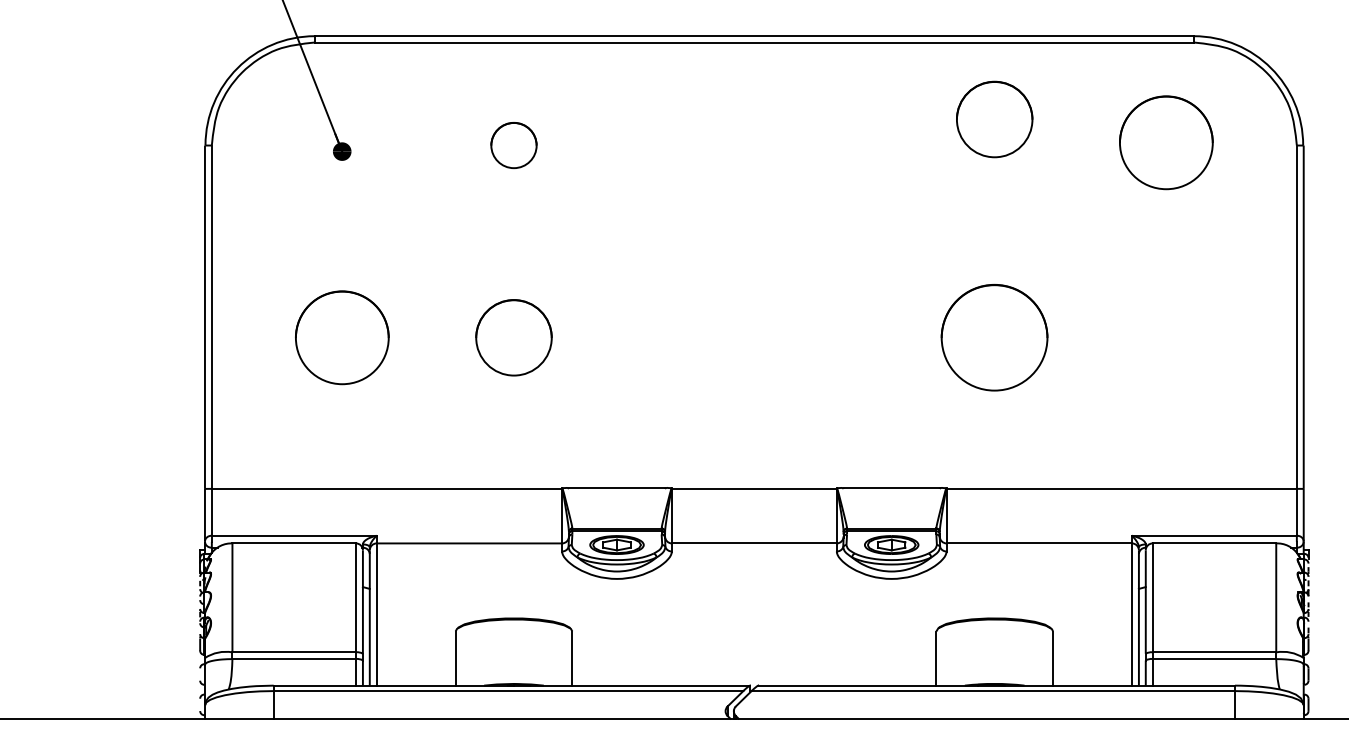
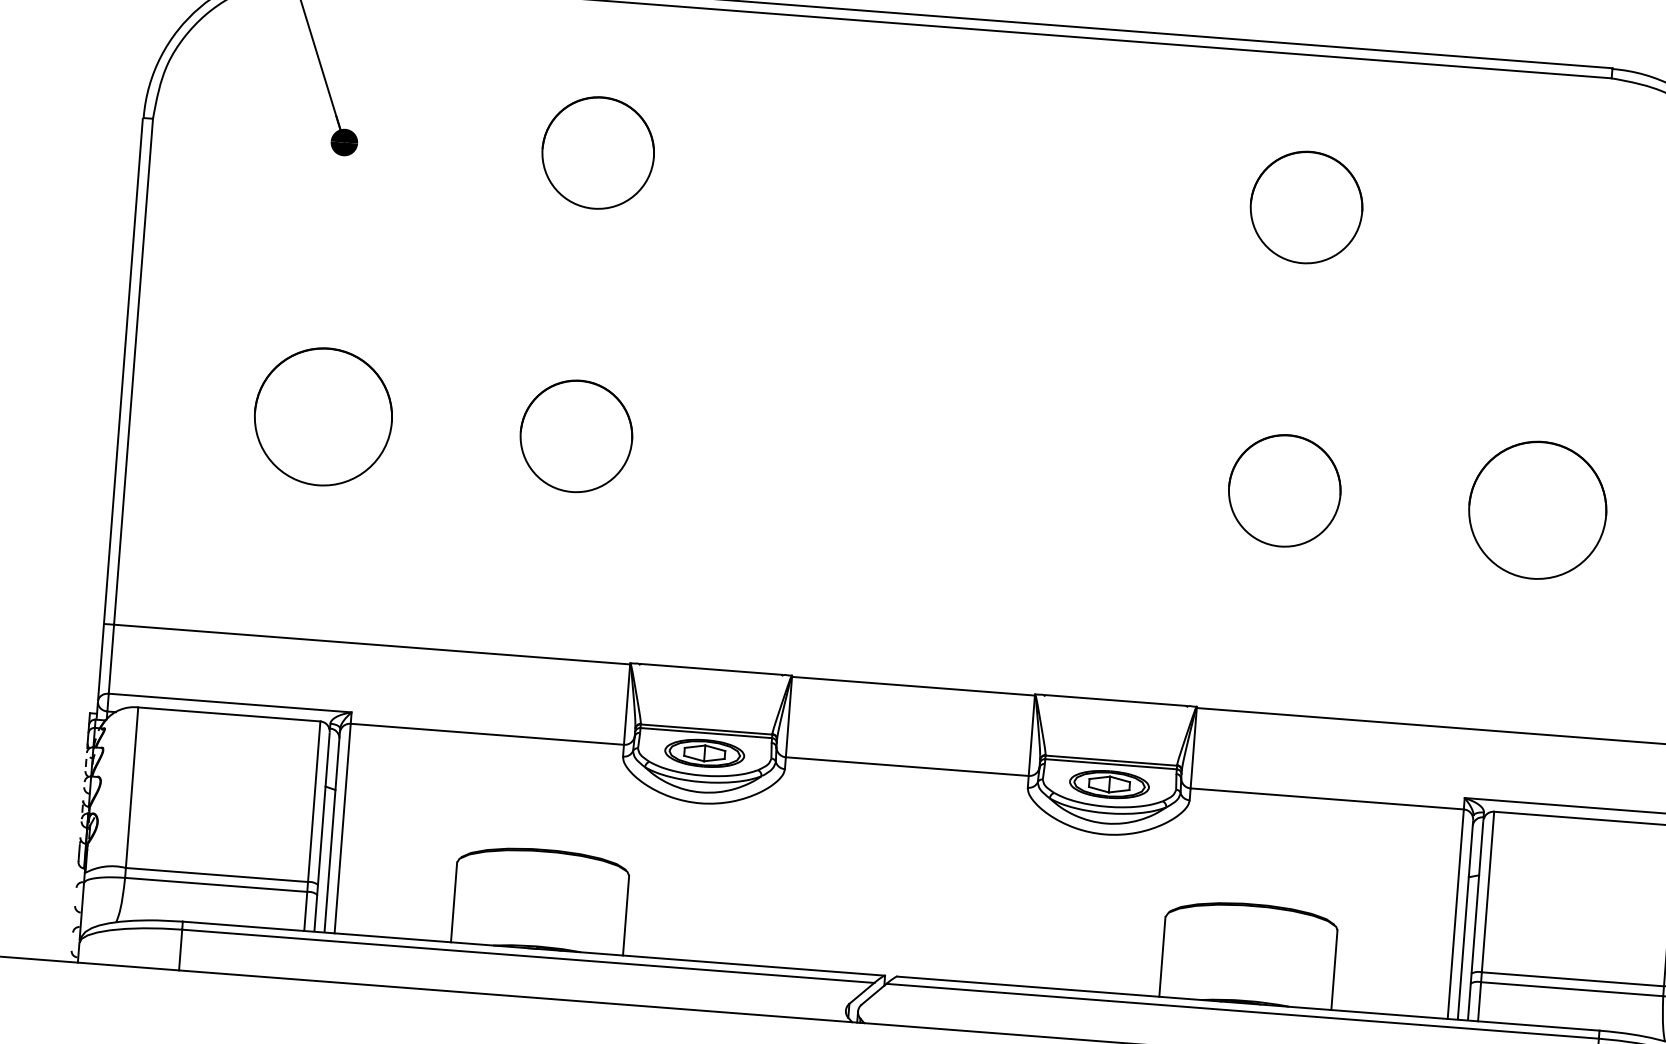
part: (994, 119) -> (1306, 207), moved
part: (1166, 142) -> (1537, 509), moved
part: (513, 145) -> (597, 152), size x1.67
circle: (994, 337) -> (1284, 490), size x0.71

